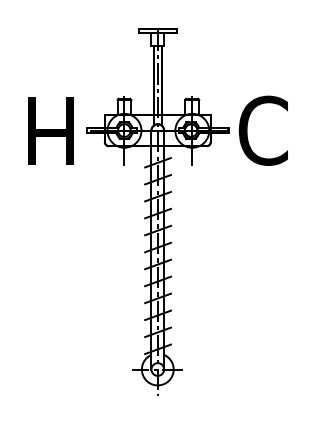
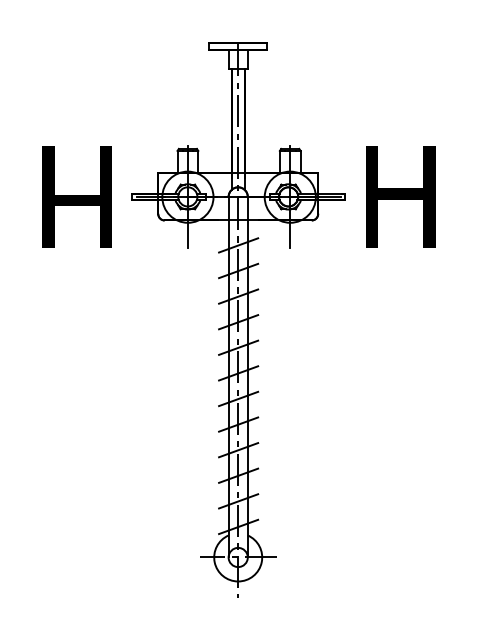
text: (263, 130) -> (397, 196), C -> H

